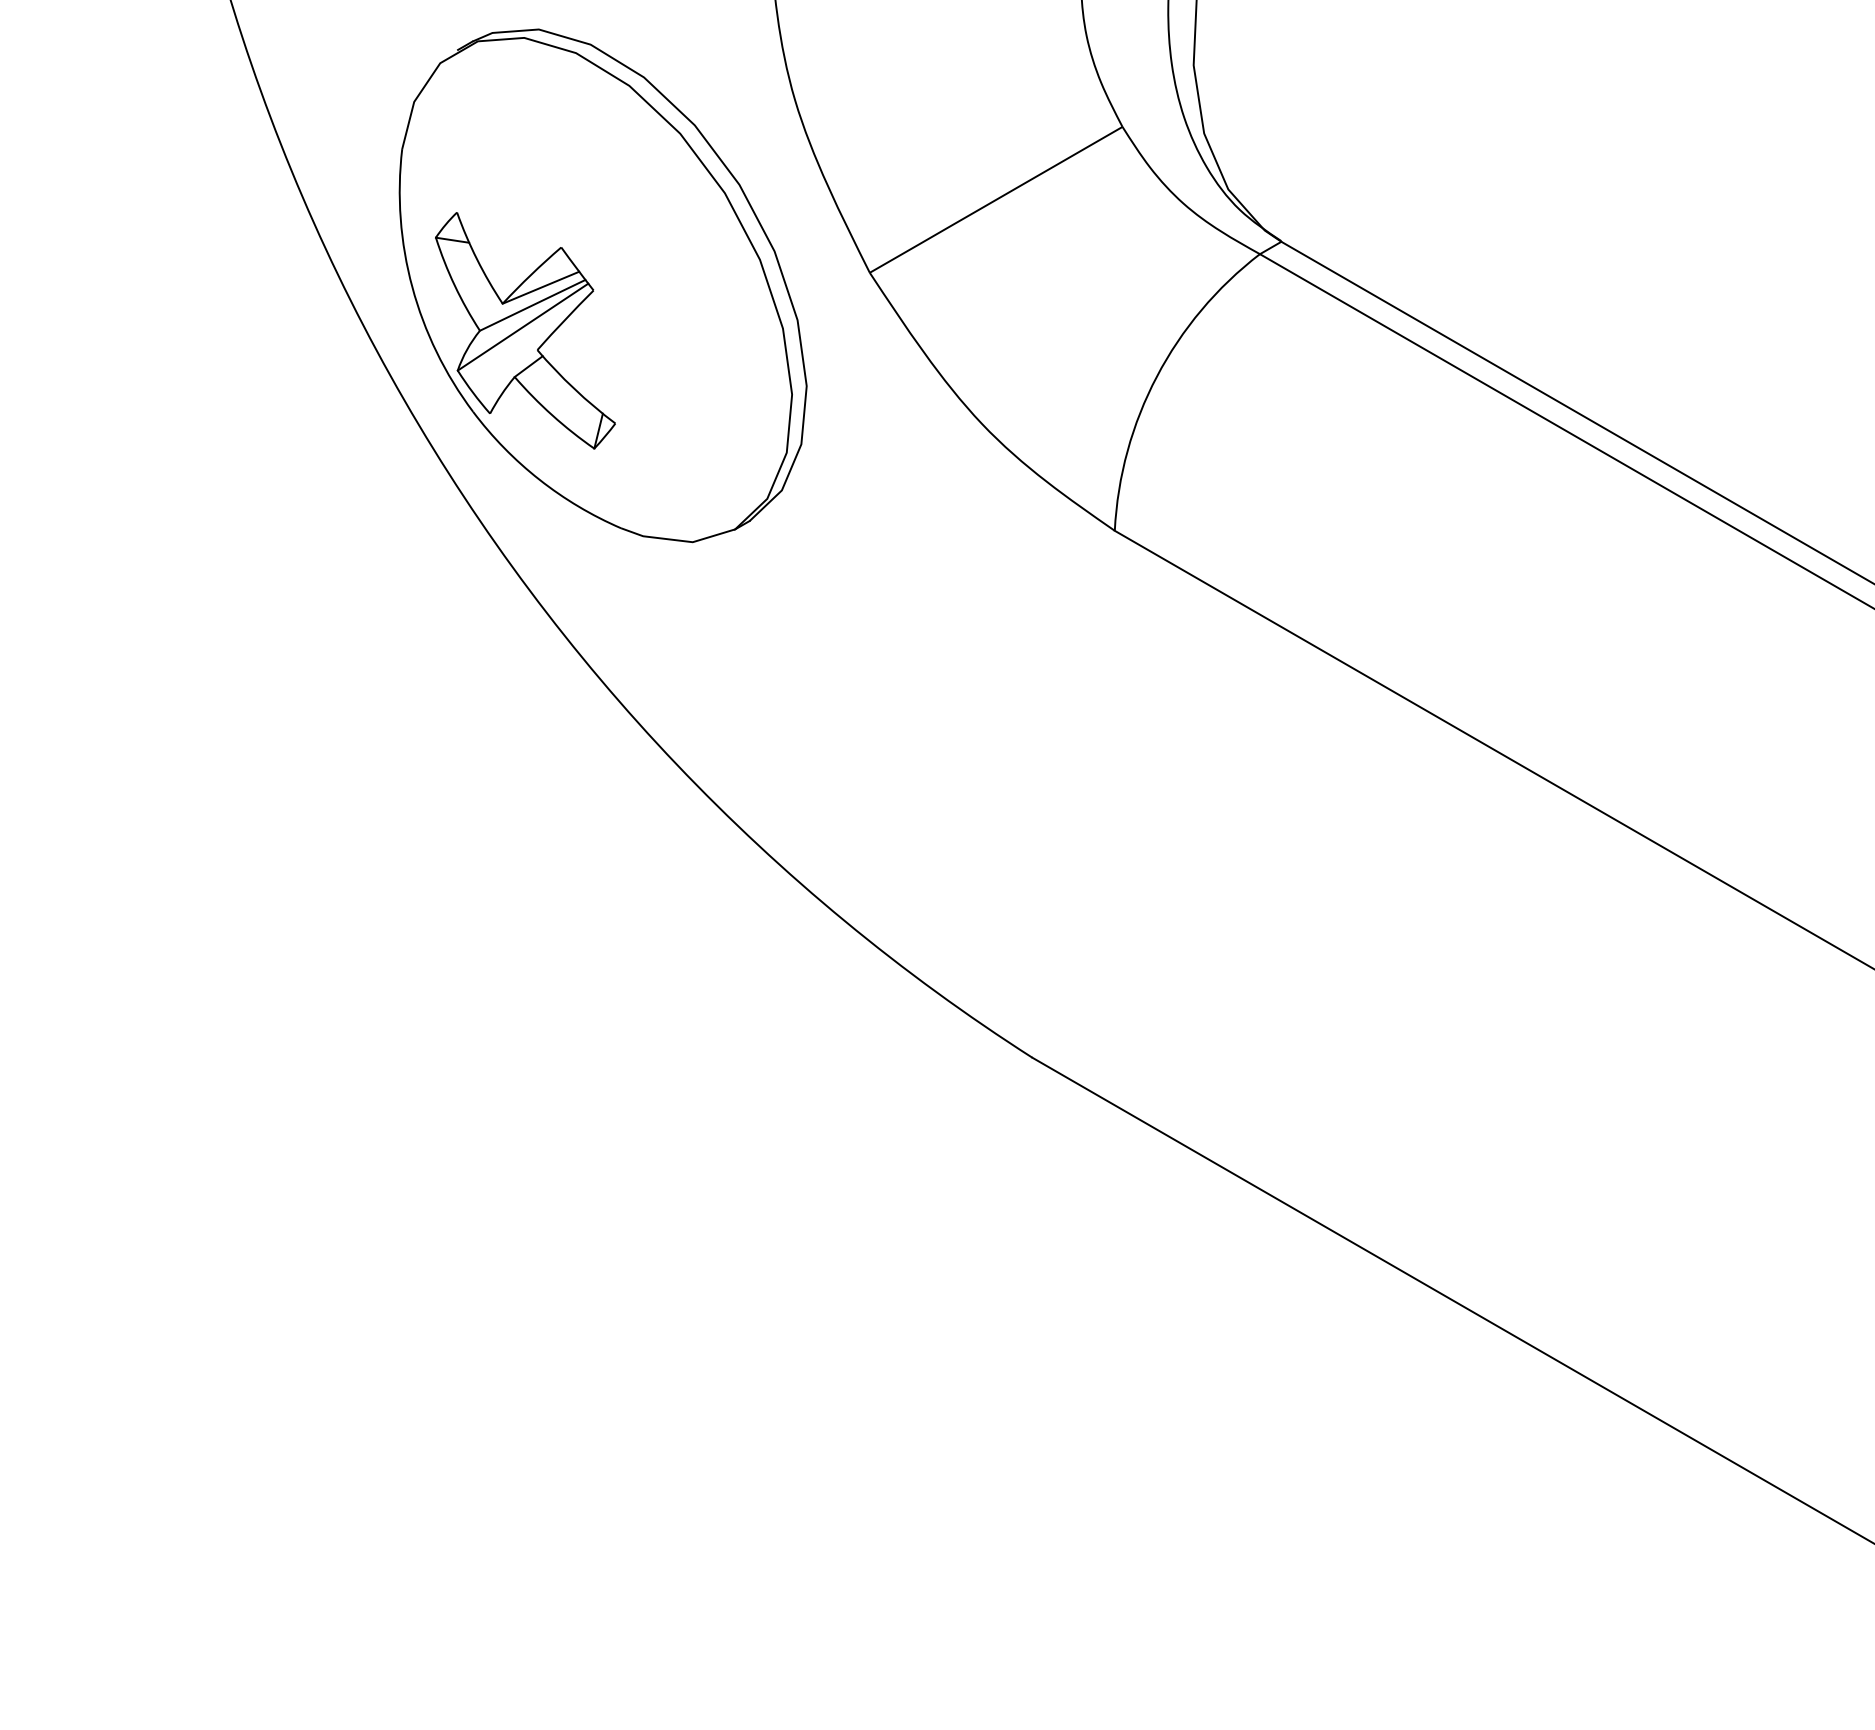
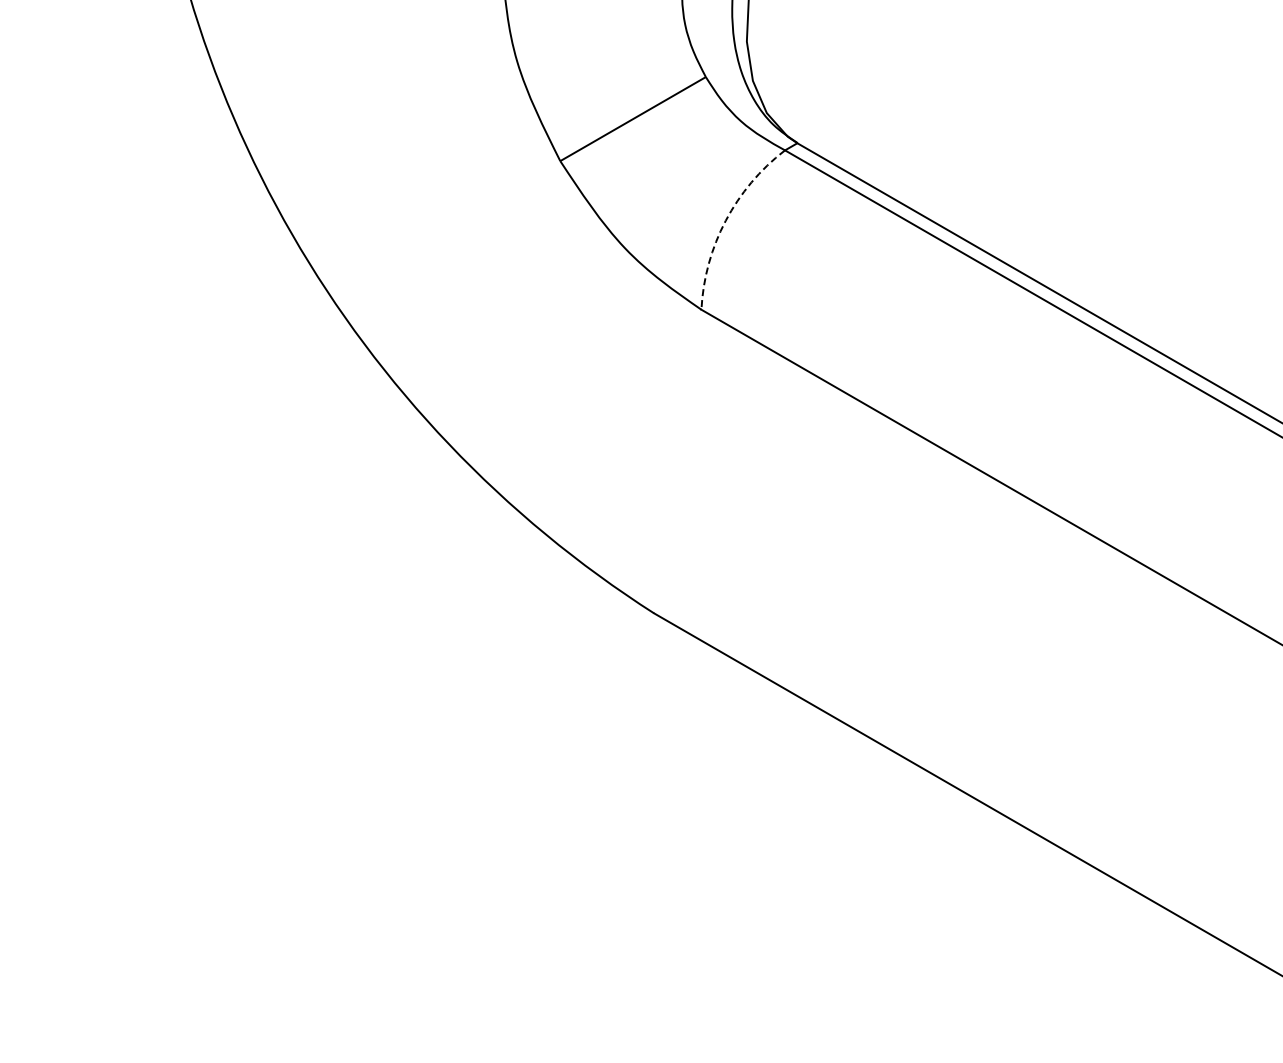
part: (602, 285) -> (406, 168), removed
arc: (1156, 375) -> (725, 220), solid -> dashed

